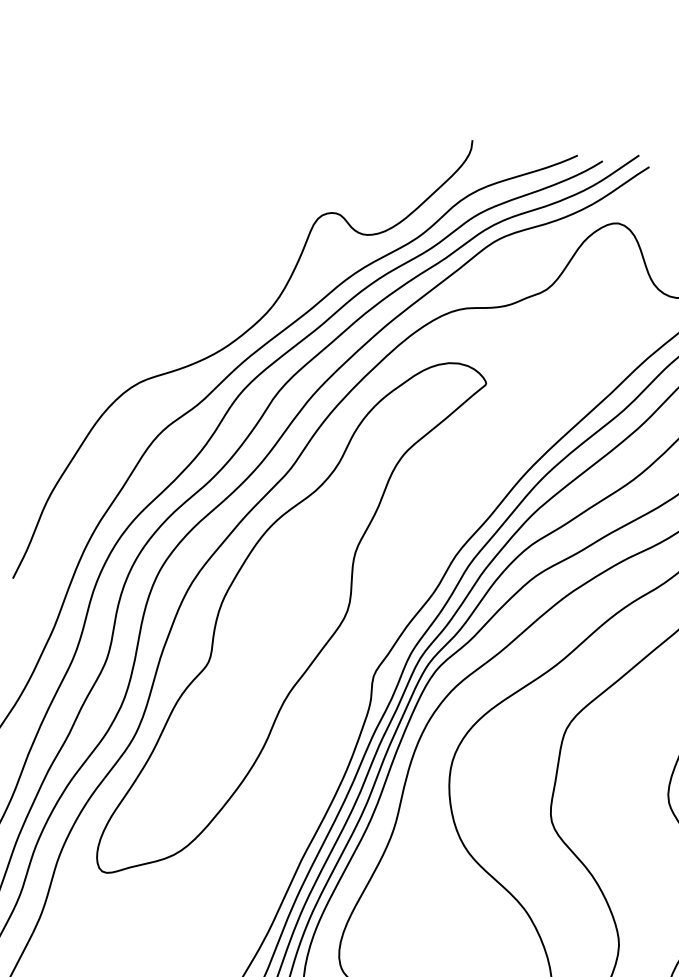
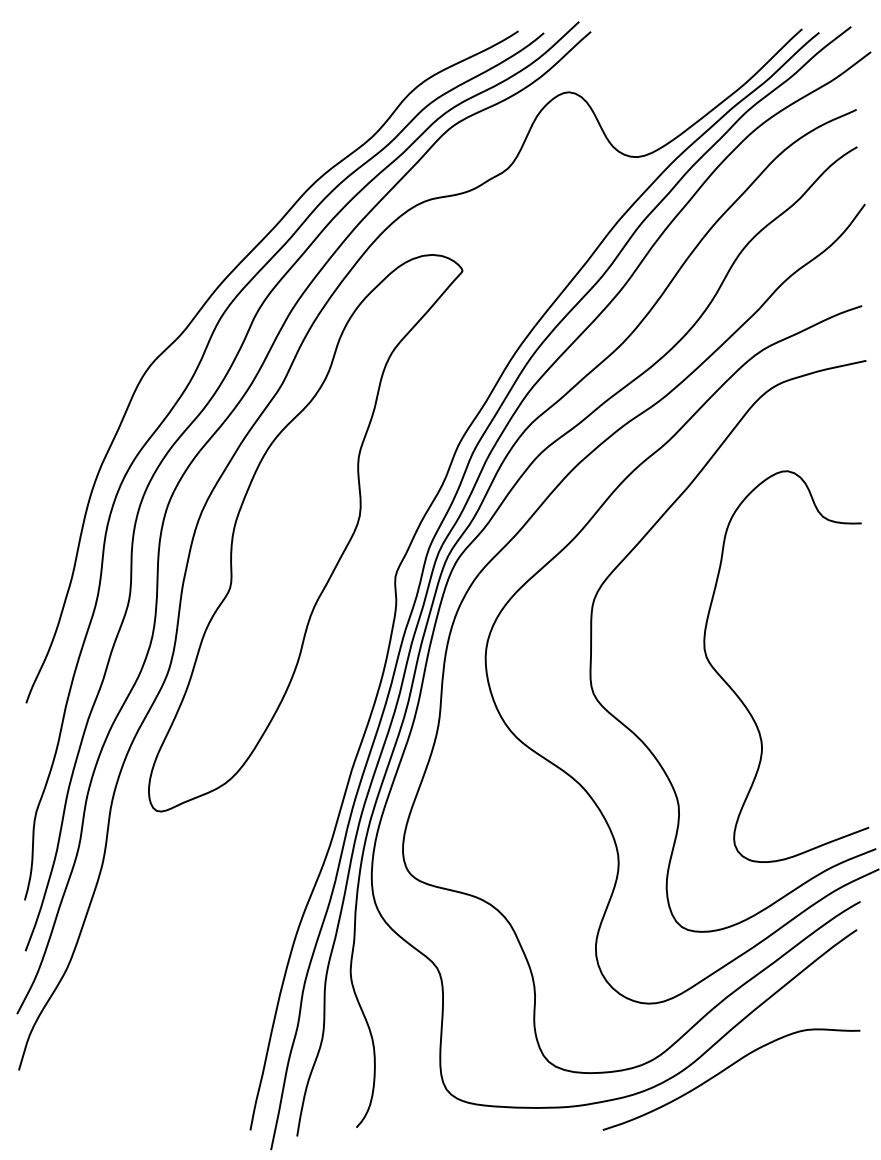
curve: (232, 343) -> (205, 269), removed

